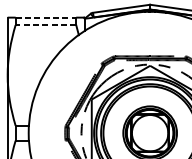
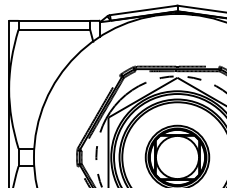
line: (46, 17) -> (54, 20), dashed -> solid
line: (46, 24) -> (54, 29), dashed -> solid

